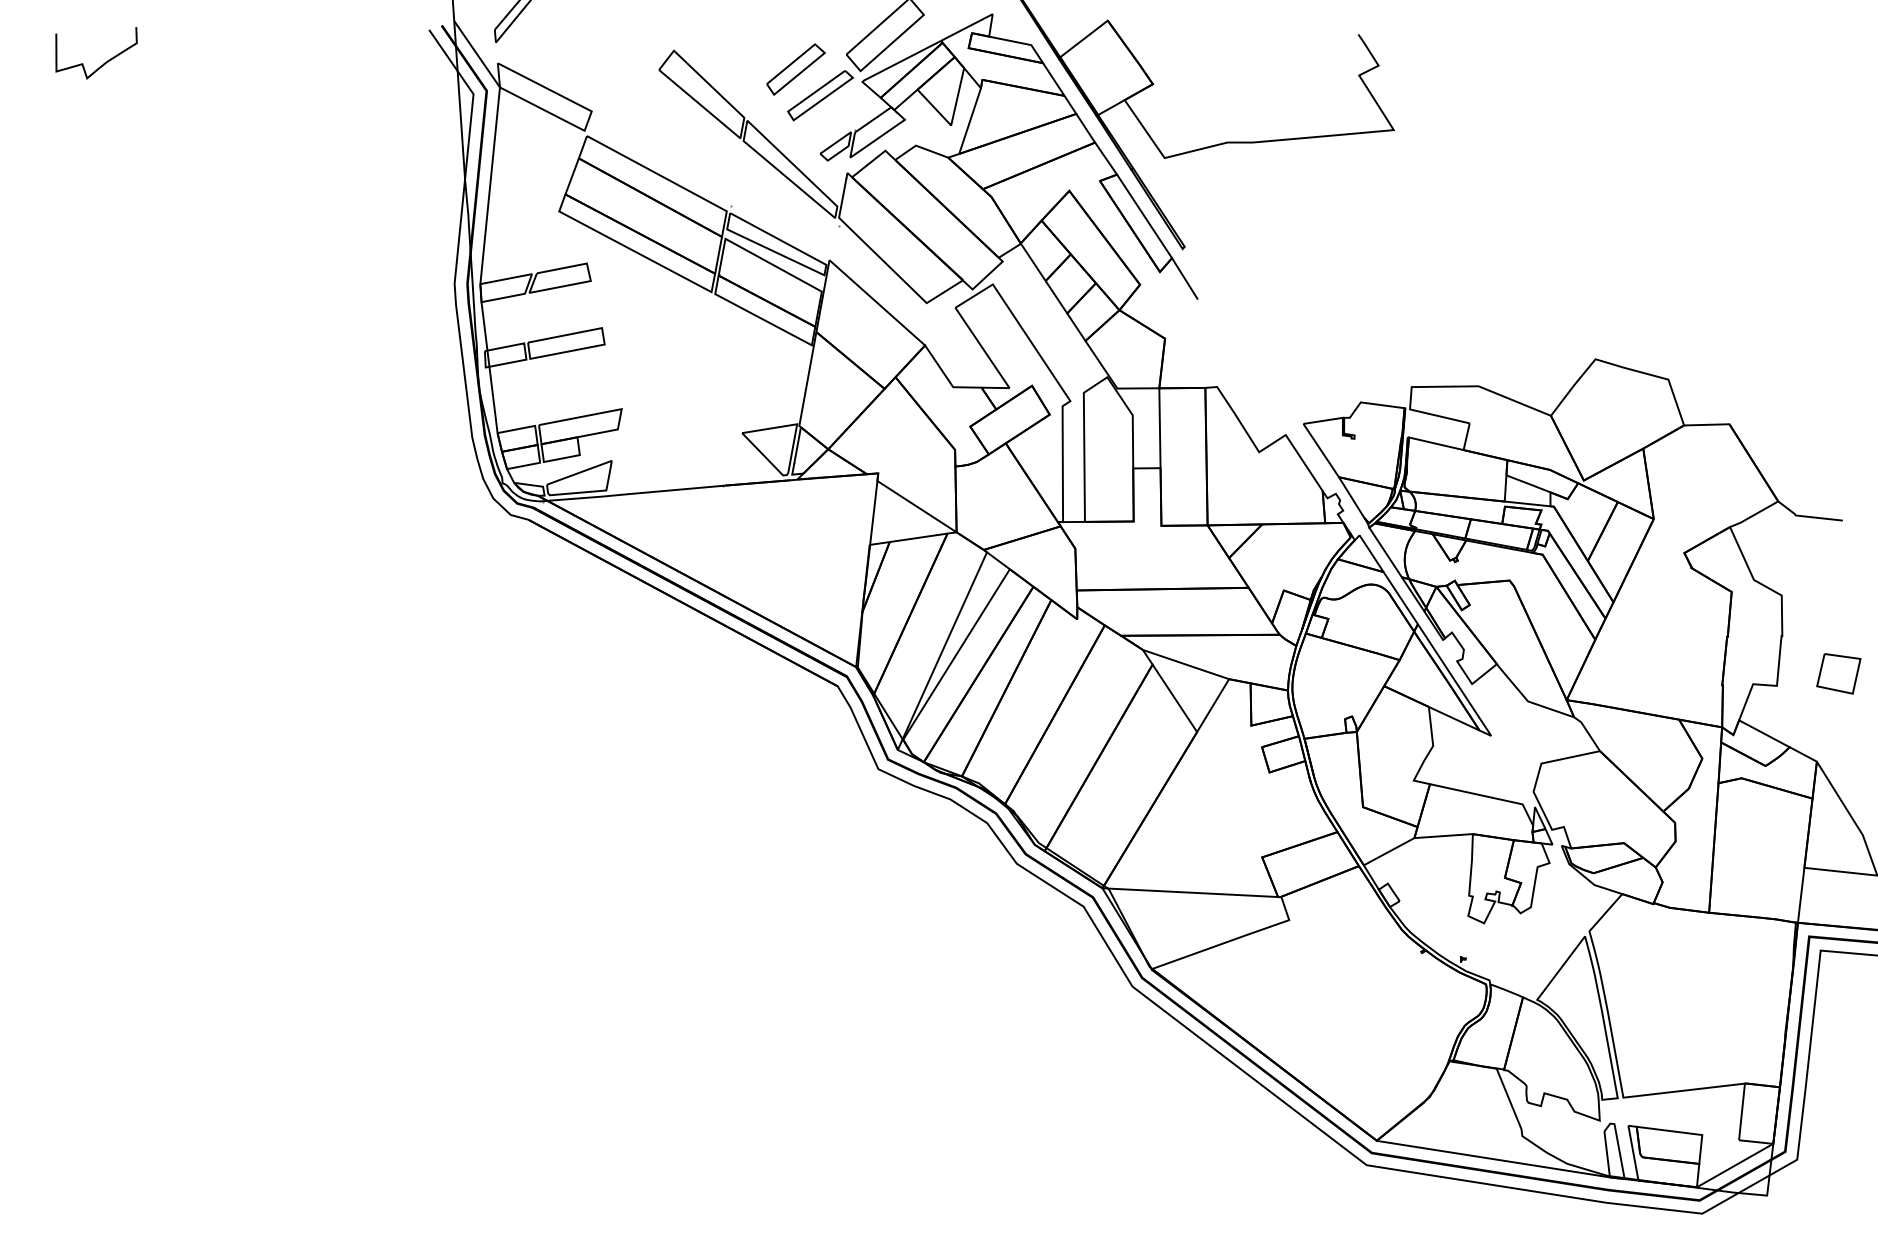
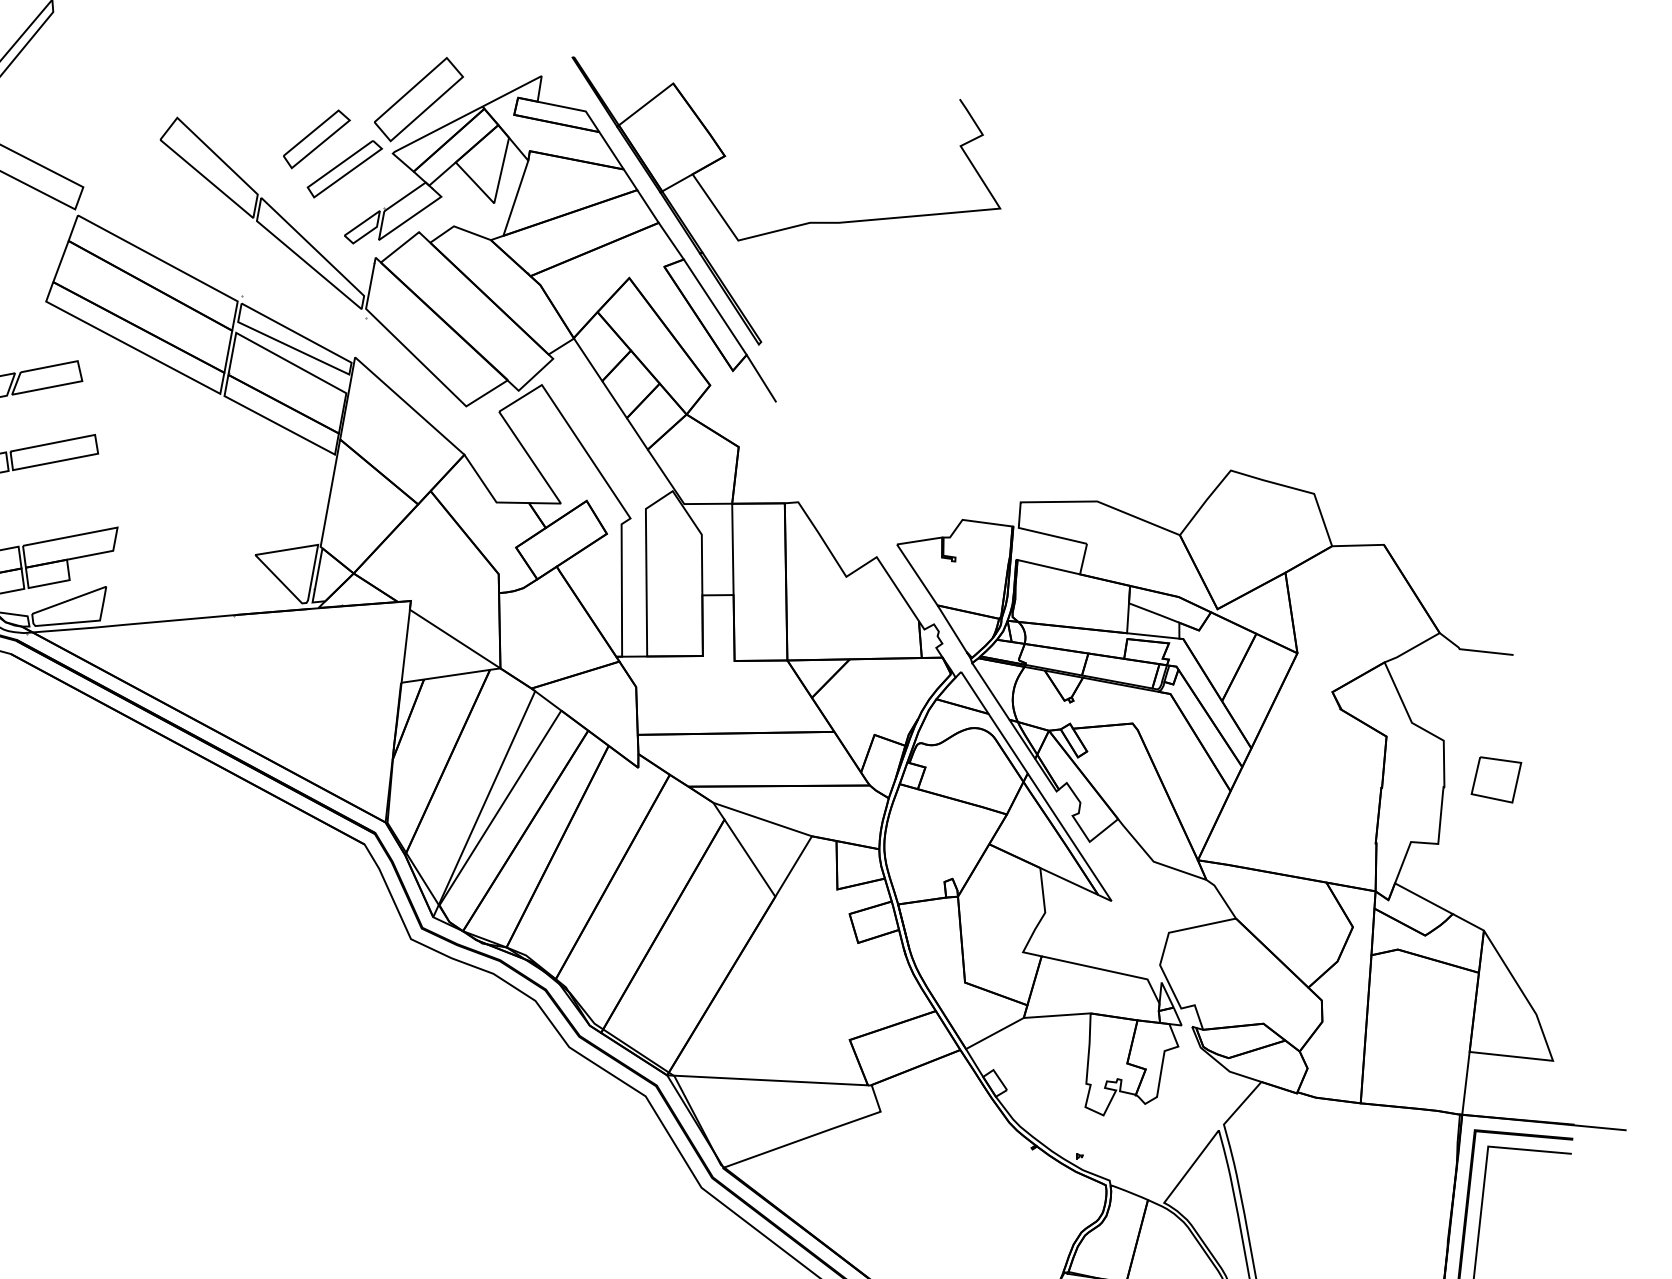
part: (1838, 673) -> (1496, 779), moved

